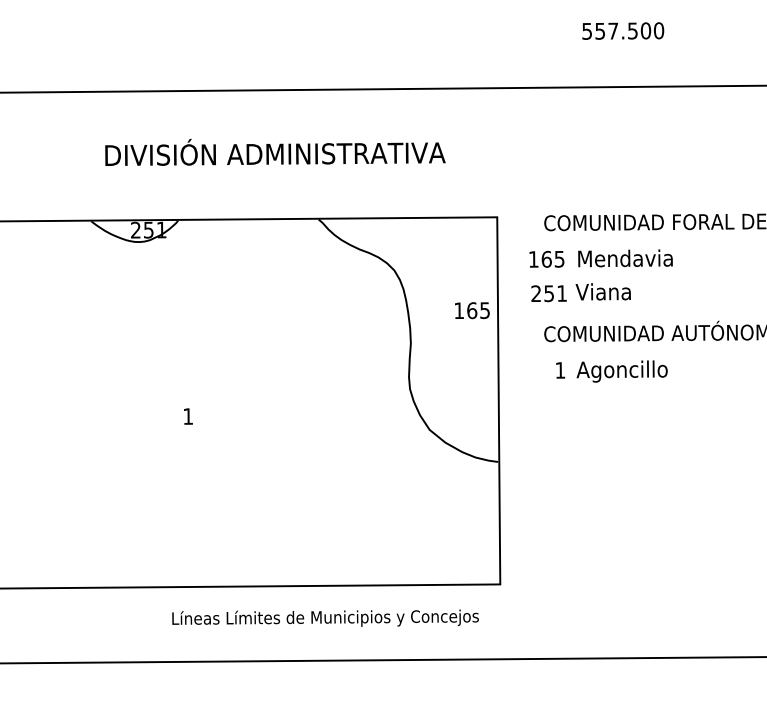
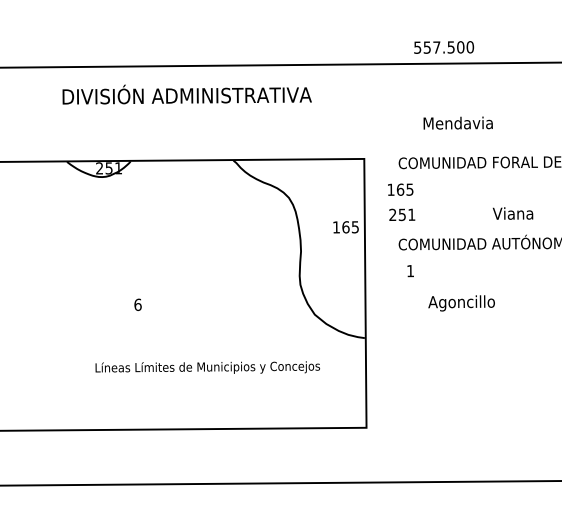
text: (623, 30) -> (444, 47), moved
text: (275, 152) -> (187, 94), moved
text: (625, 258) -> (458, 123), moved
text: (602, 291) -> (512, 213), moved
text: (621, 371) -> (461, 303), moved
text: (188, 416) -> (138, 304), 1 -> 6
text: (325, 617) -> (207, 367), moved

